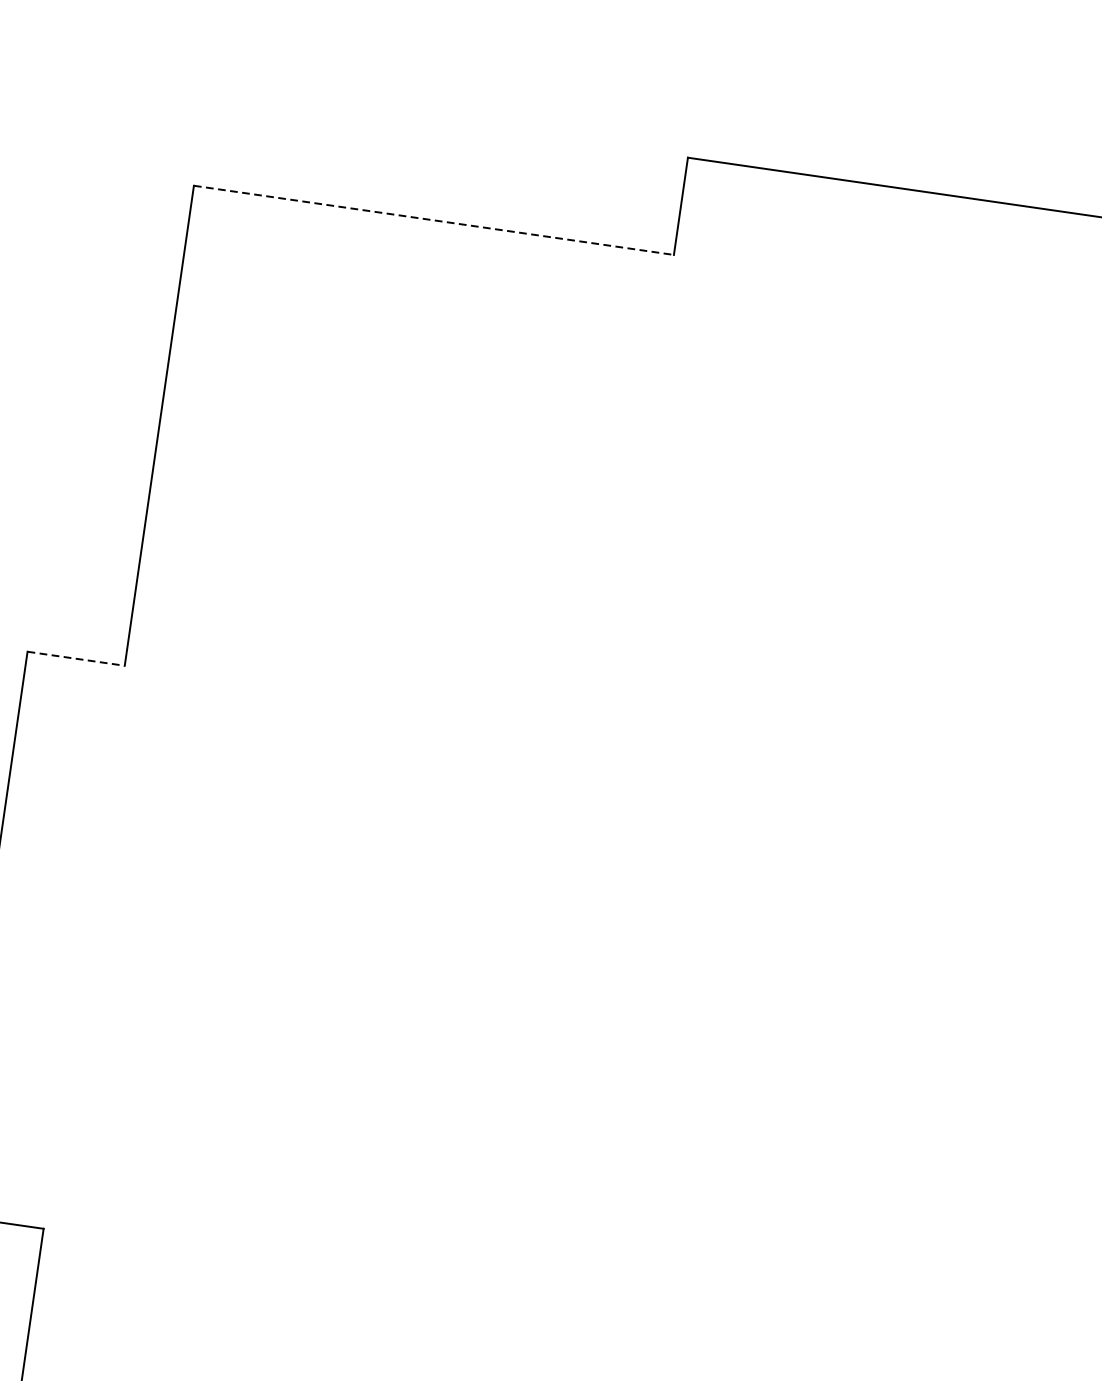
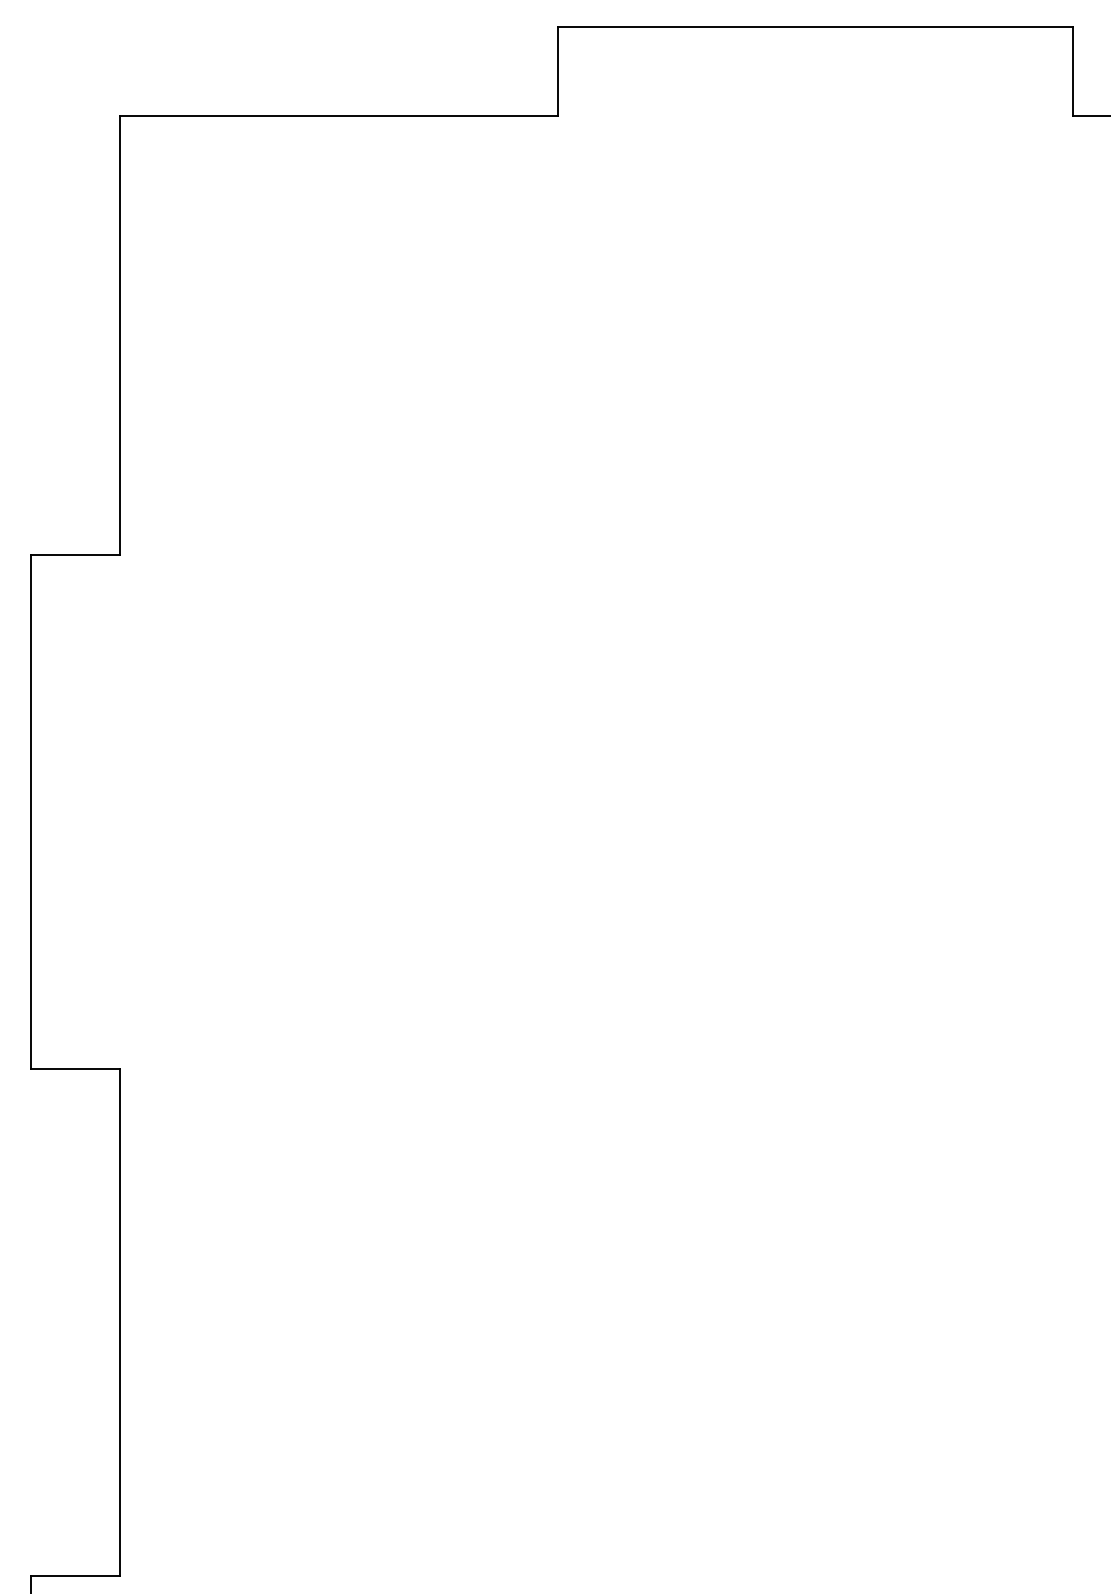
line: (434, 220) -> (339, 116), dashed -> solid
line: (76, 658) -> (75, 554), dashed -> solid

